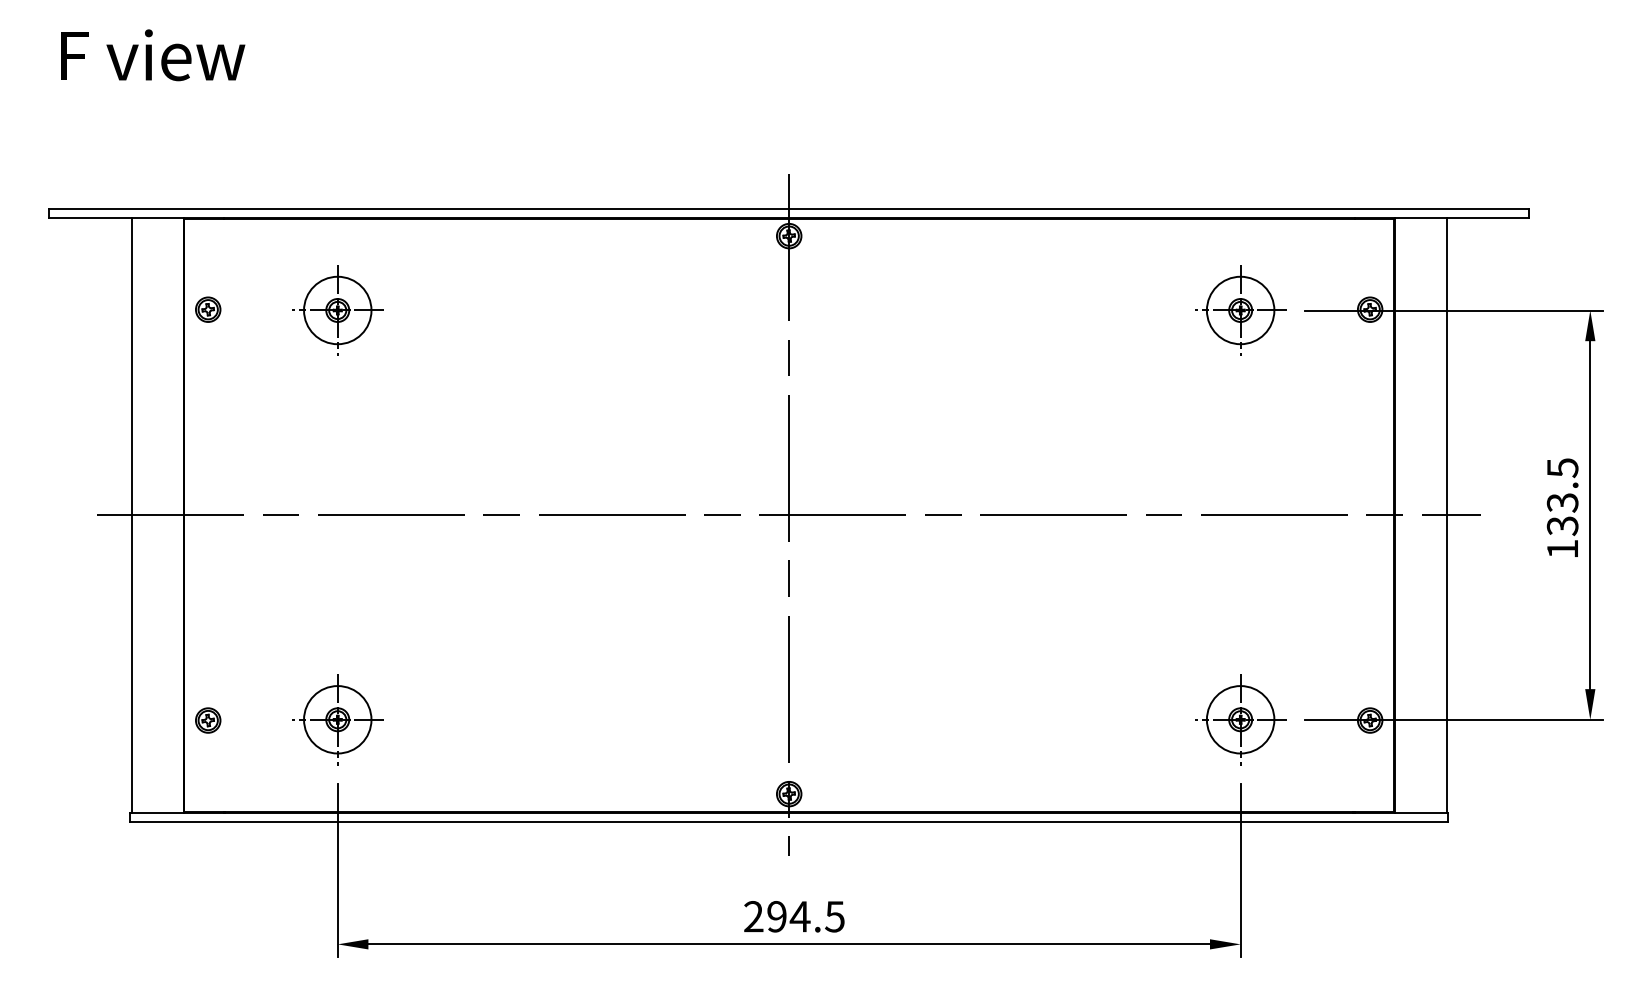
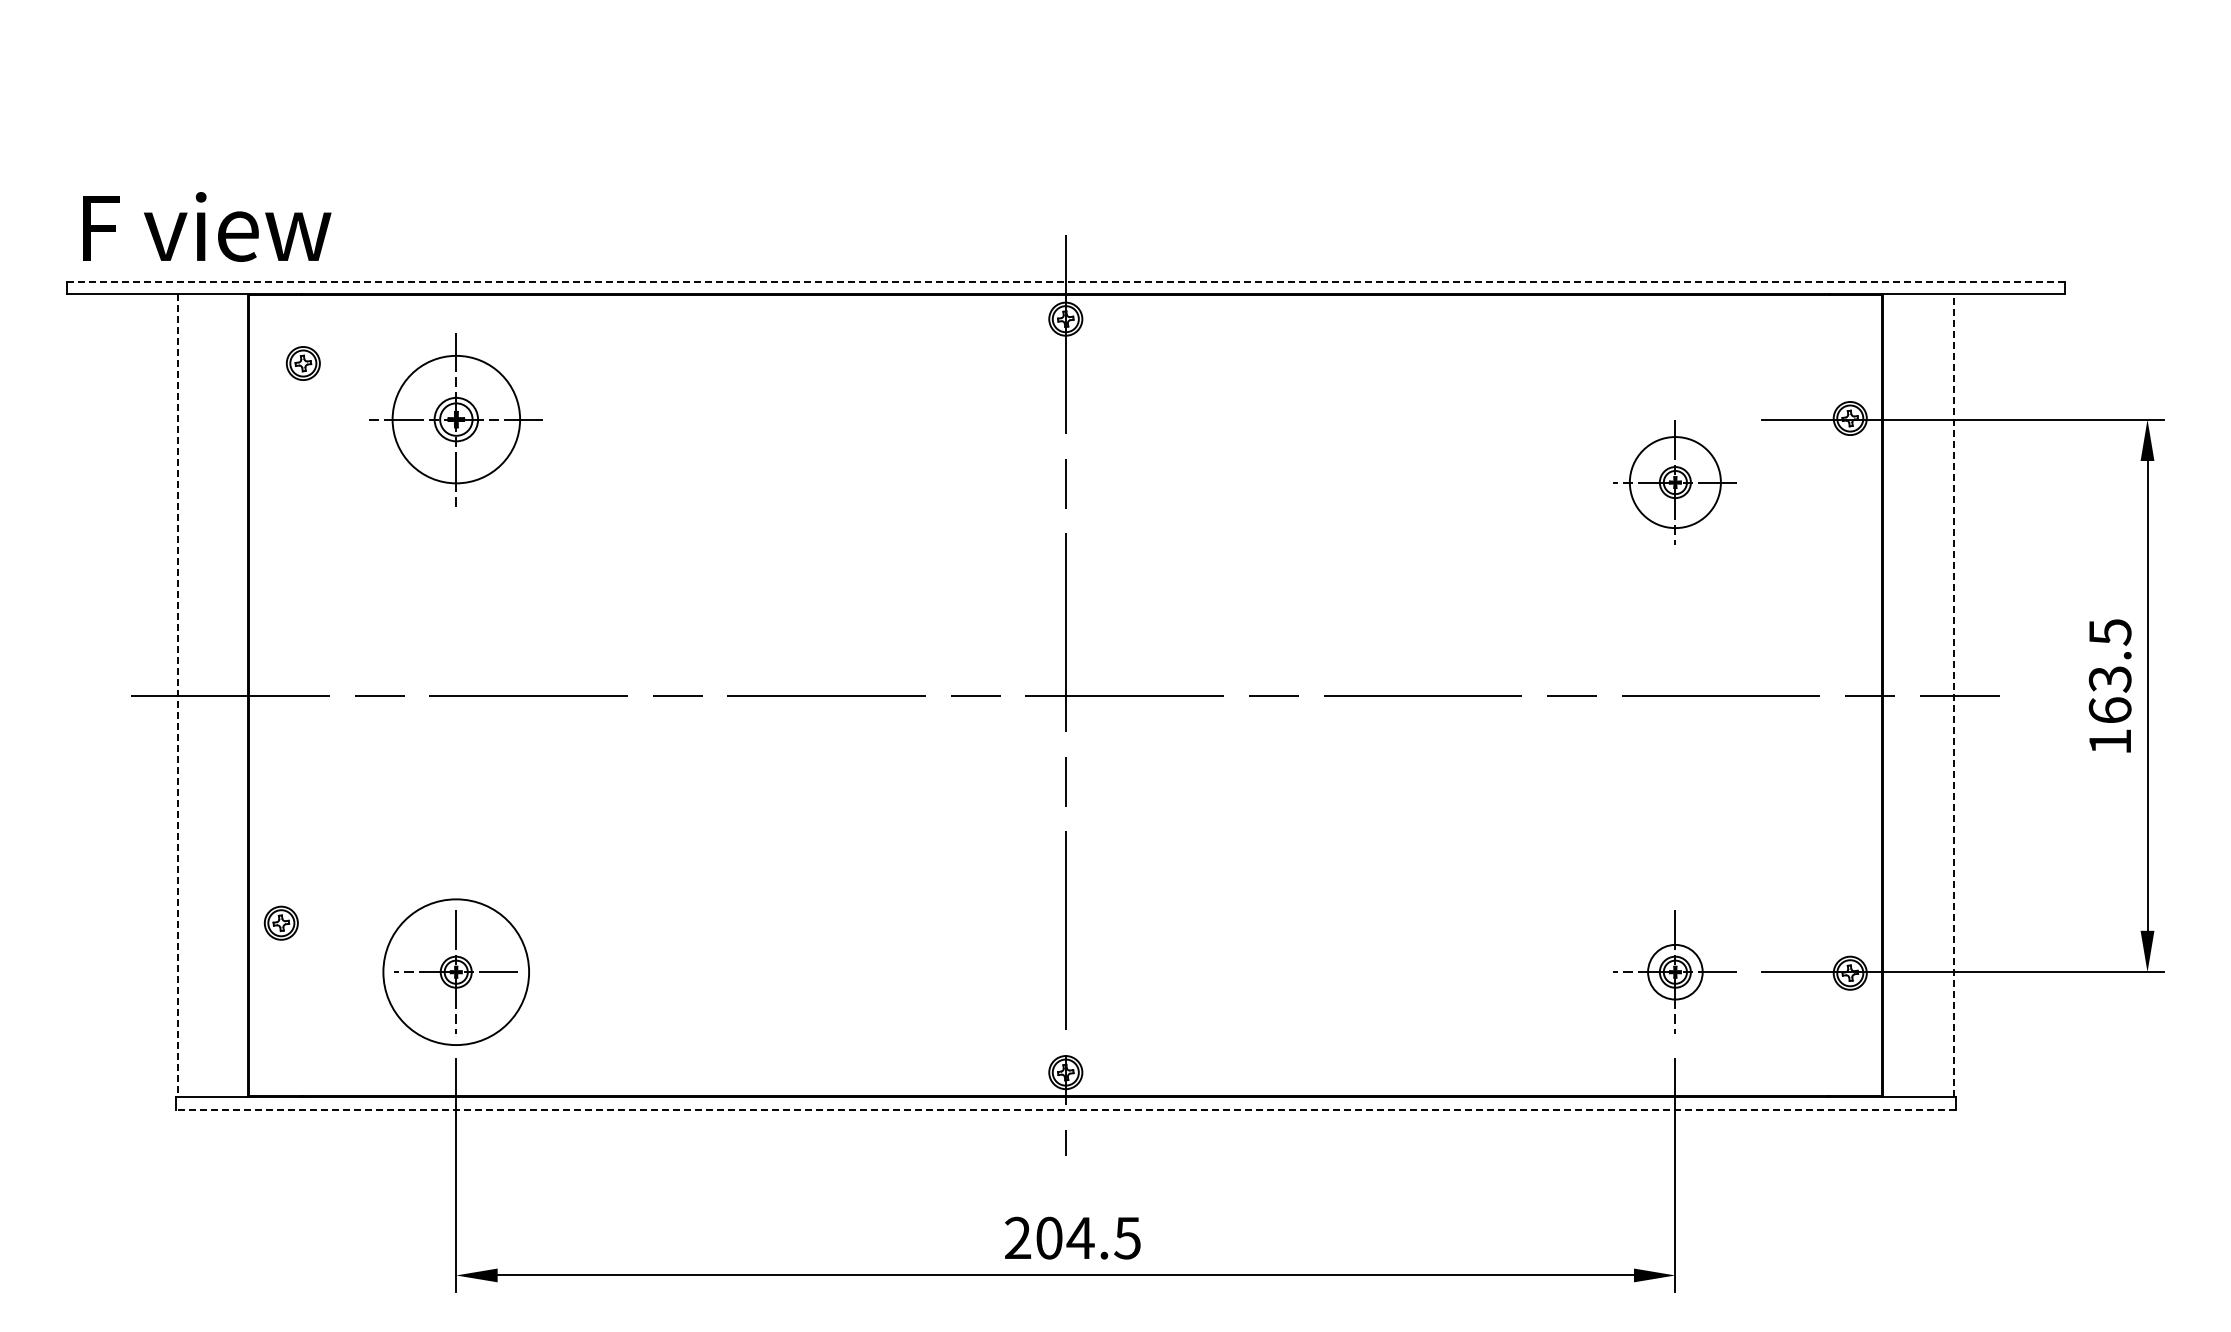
text: (153, 54) -> (207, 226), moved
line: (788, 208) -> (1065, 281), solid -> dashed
part: (207, 309) -> (302, 363), moved
part: (337, 310) -> (455, 419), size x1.4
part: (1239, 310) -> (1674, 482), moved
line: (131, 514) -> (177, 695), solid -> dashed
line: (1446, 514) -> (1953, 695), solid -> dashed
text: (1562, 525) -> (2109, 710), 133.5 -> 163.5
part: (207, 719) -> (280, 922), moved
circle: (337, 719) -> (455, 971), size x1.6
circle: (1239, 719) -> (1674, 971), size x0.6
line: (788, 821) -> (1065, 1109), solid -> dashed
text: (777, 916) -> (1049, 1237), 294.5 -> 204.5

